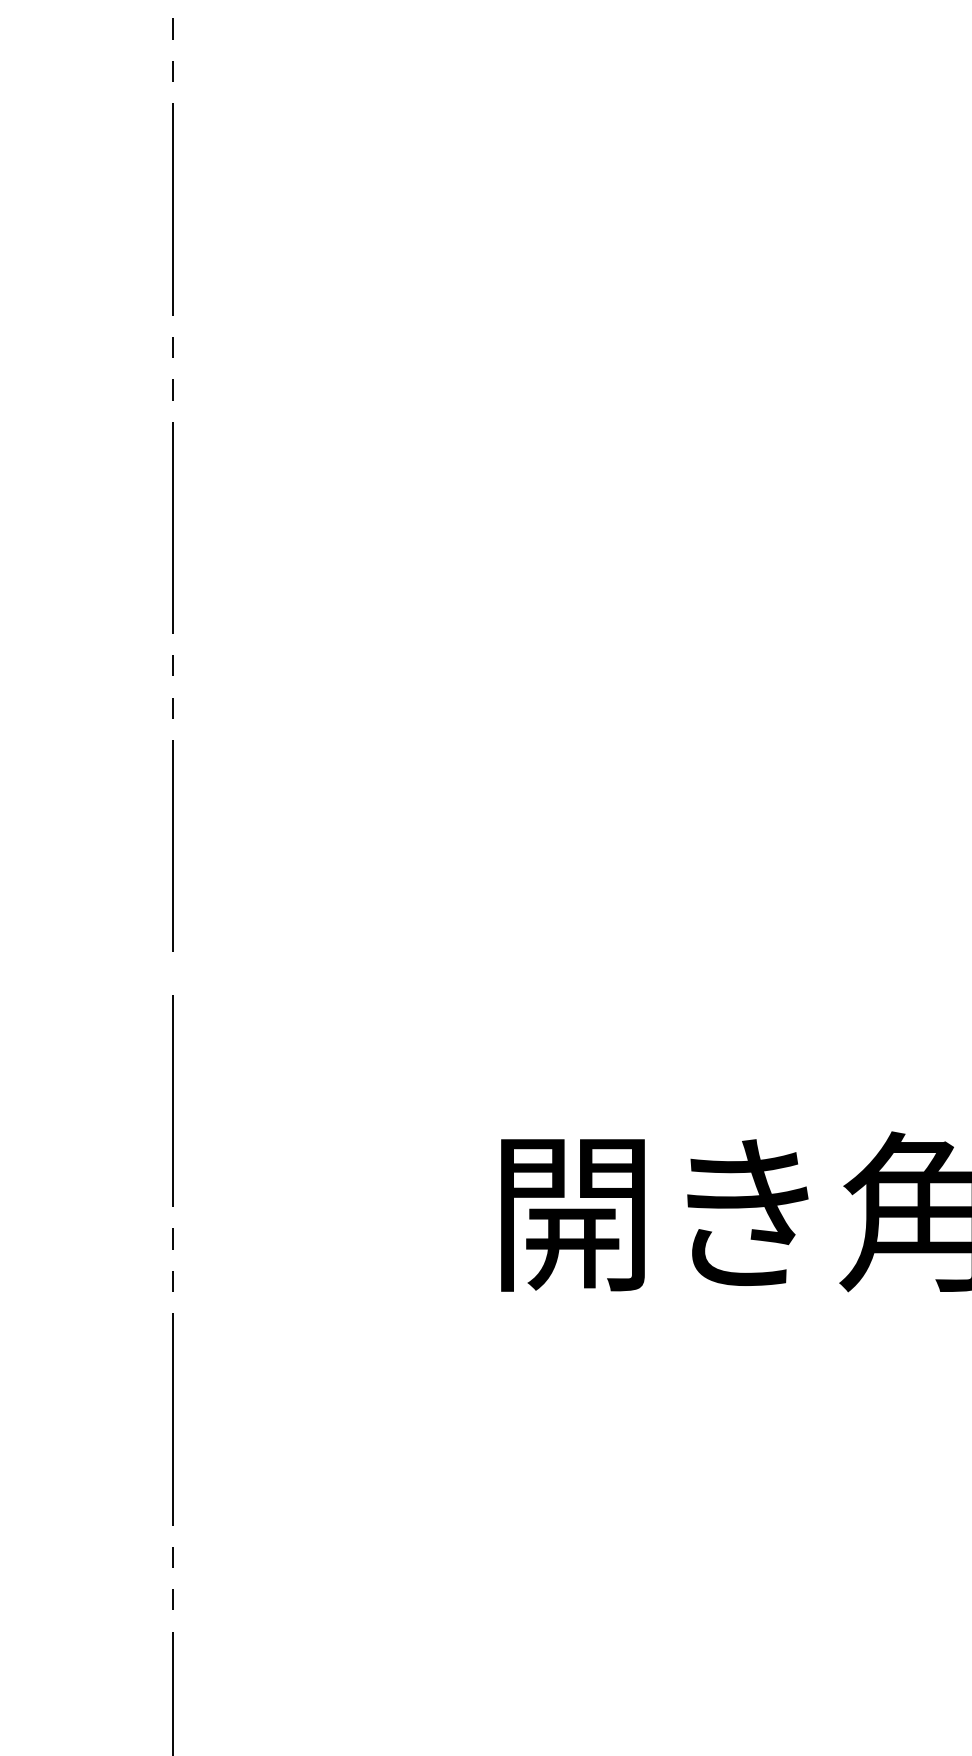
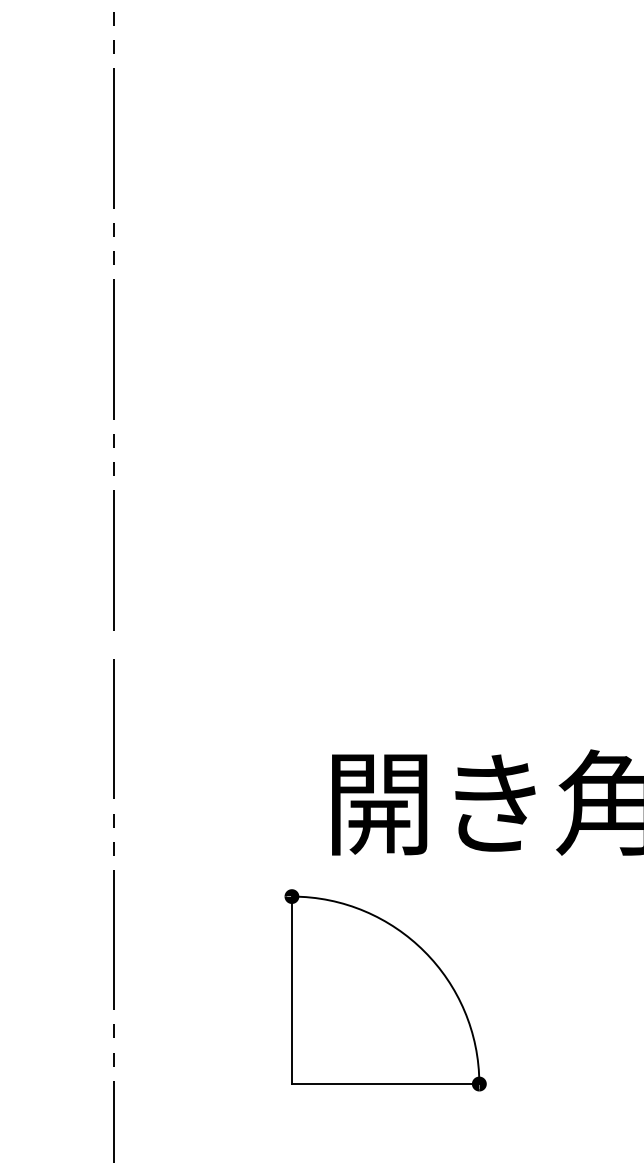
part: (581, 1495) -> (385, 990), added

